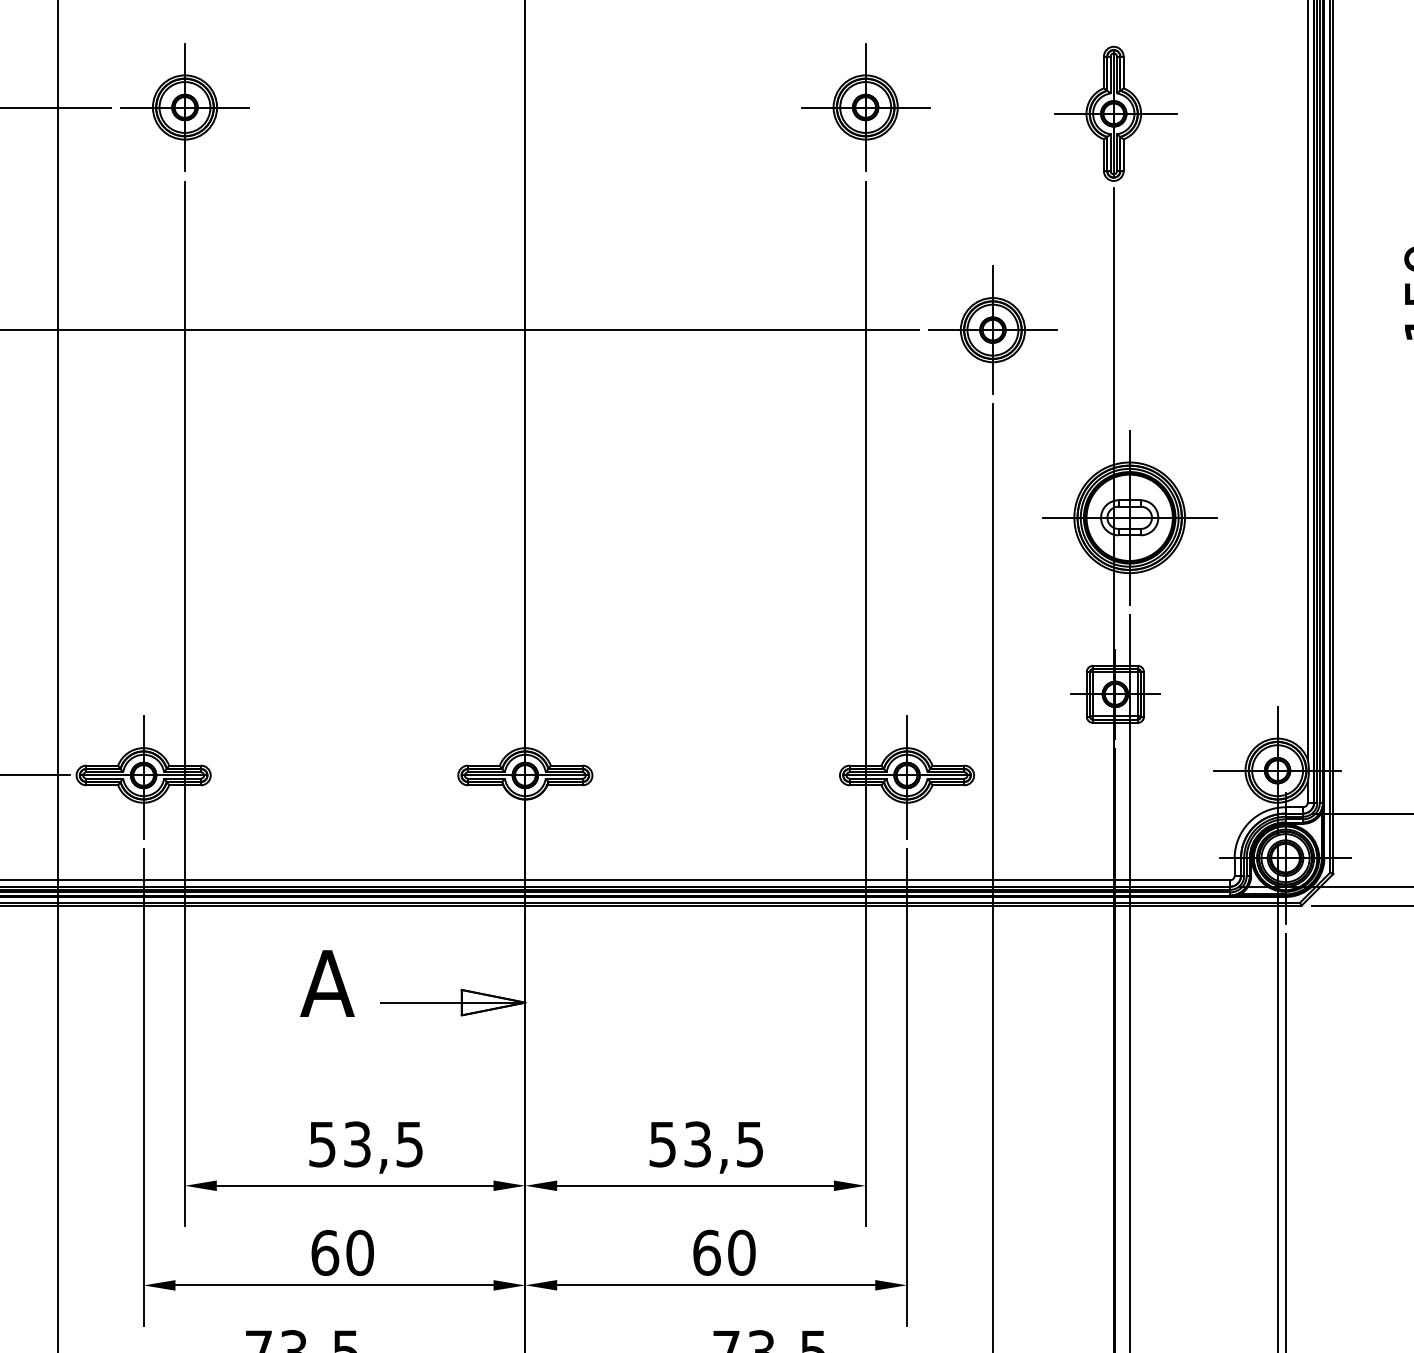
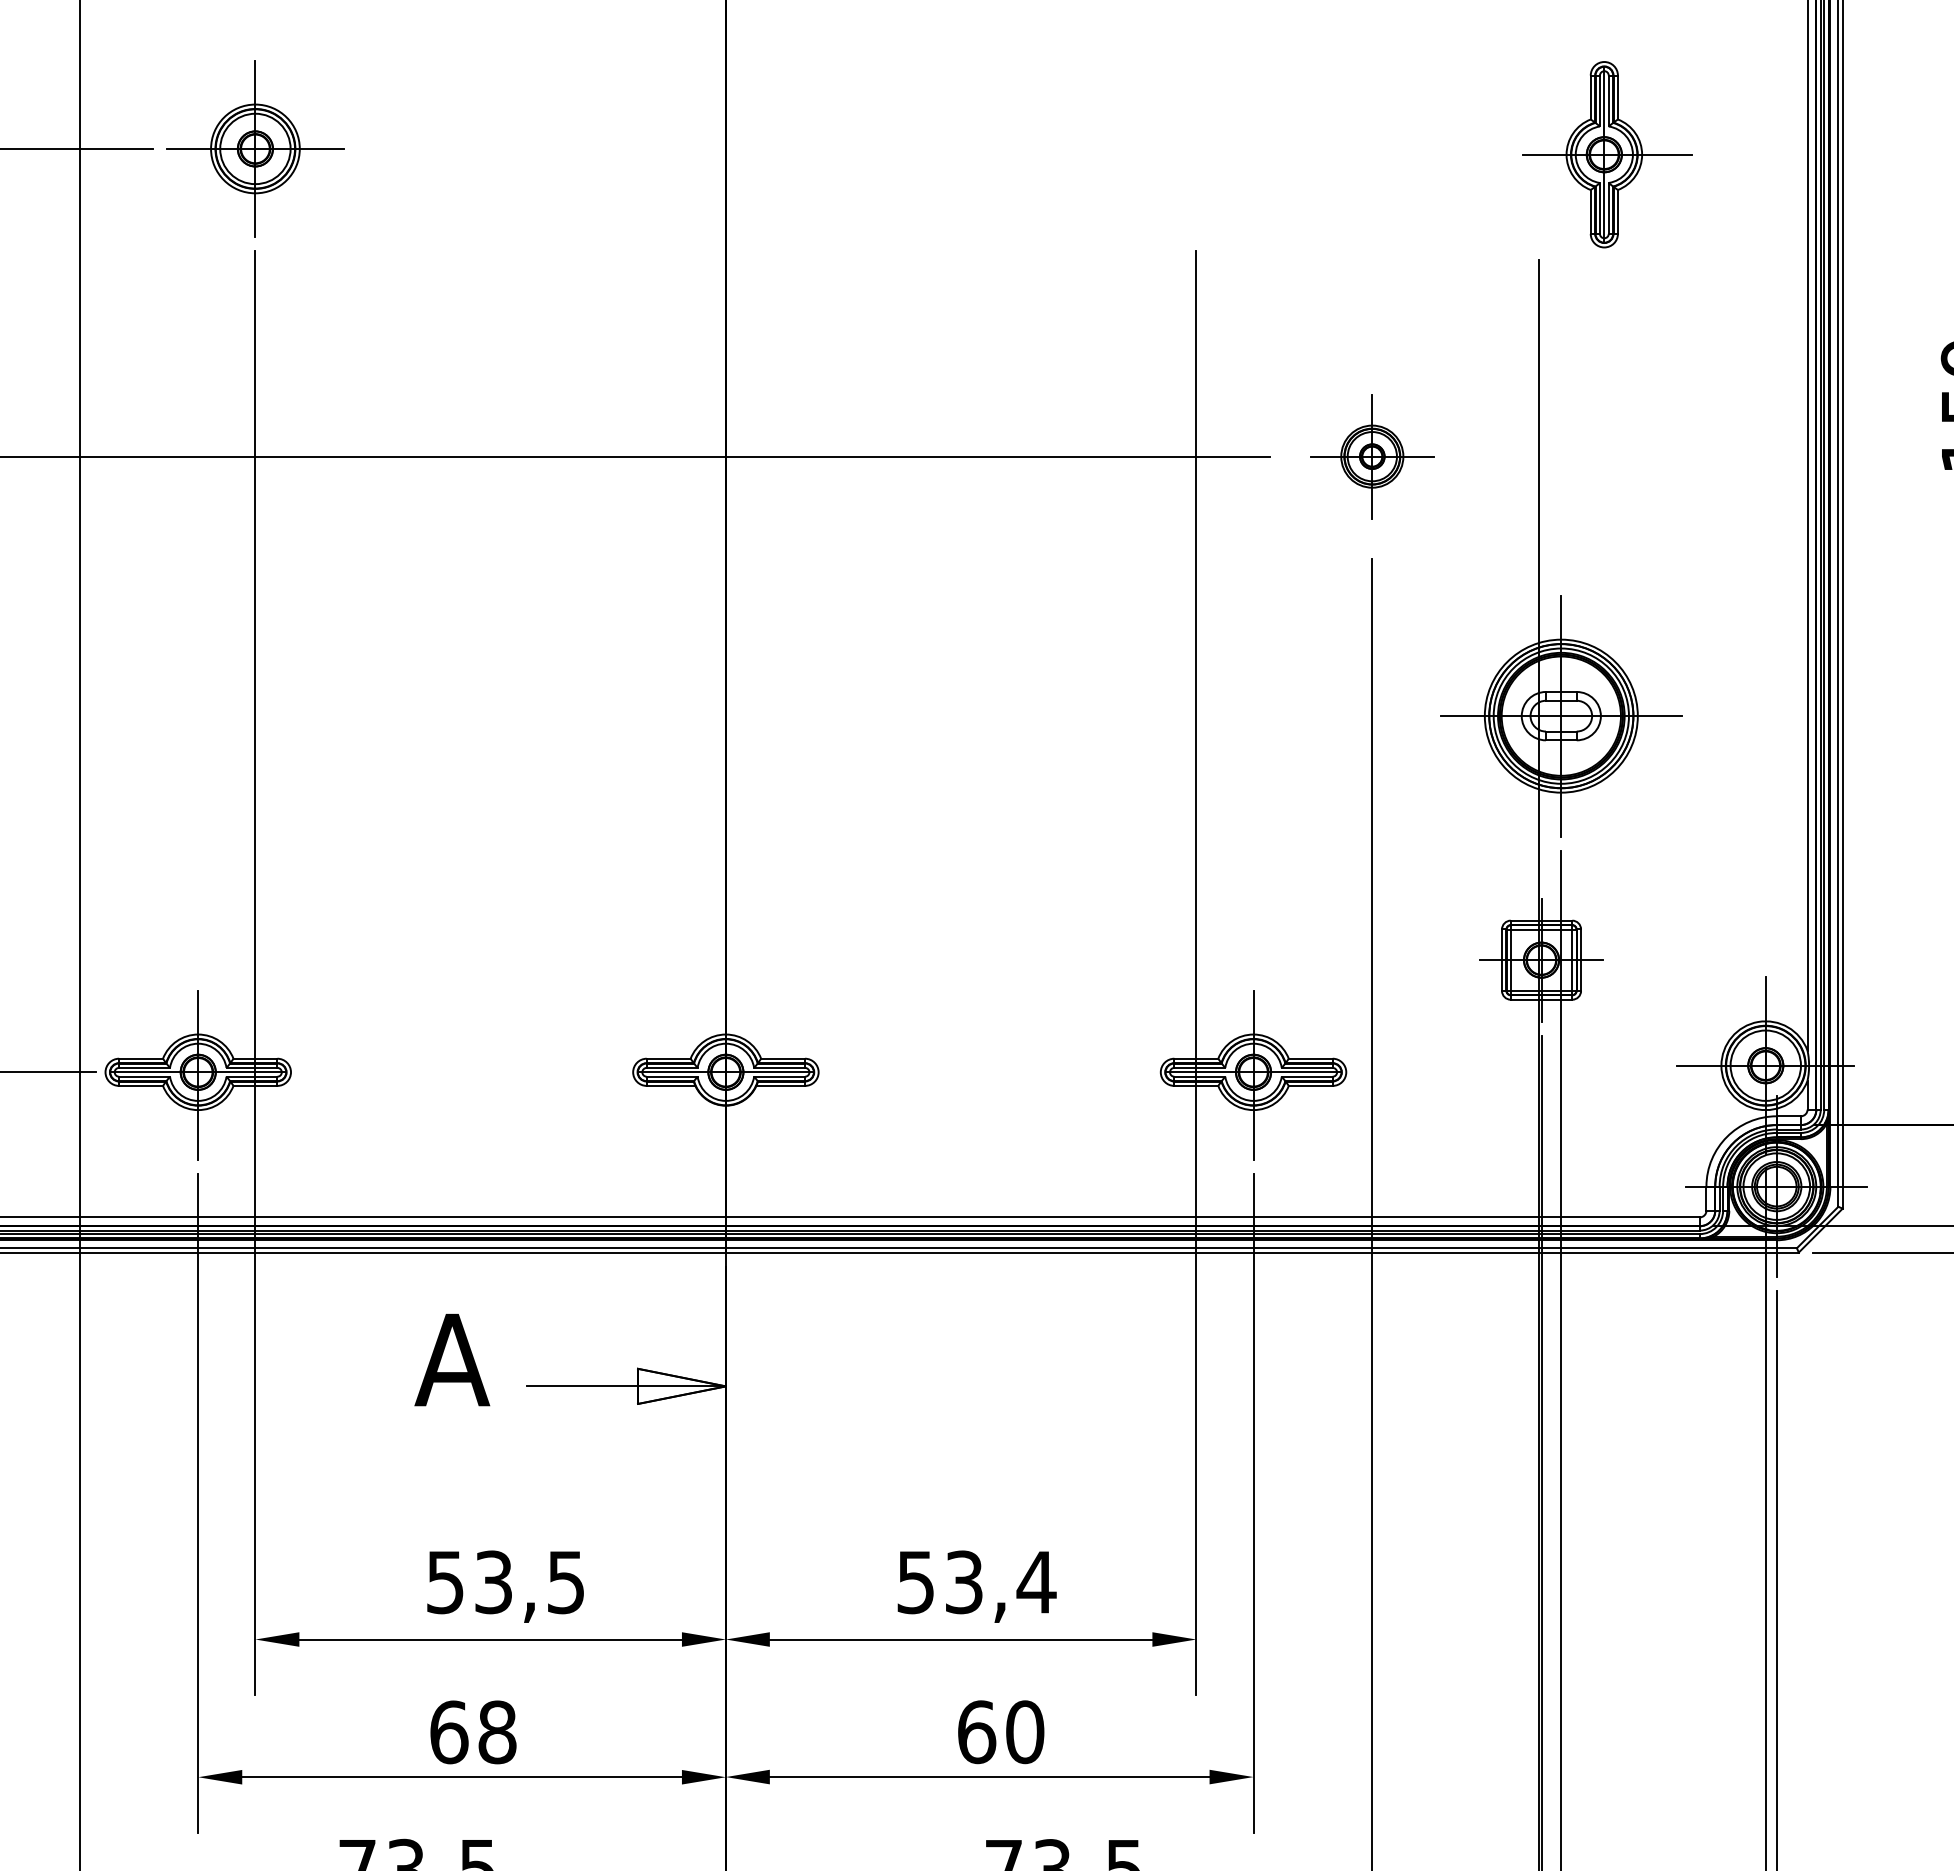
part: (865, 107) -> (1196, 148), removed
part: (1116, 113) -> (1607, 154), moved
part: (993, 329) -> (1372, 456), size x0.7
text: (750, 1144) -> (1036, 1582), 53,5 -> 53,4
text: (360, 1253) -> (497, 1732), 60 -> 68

